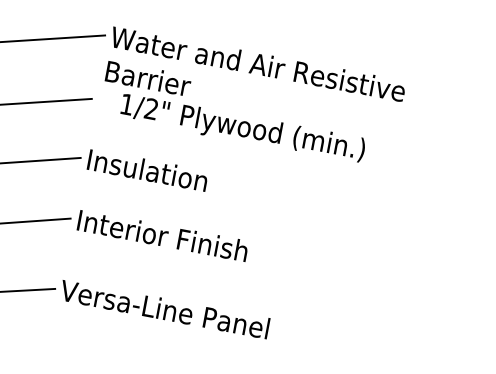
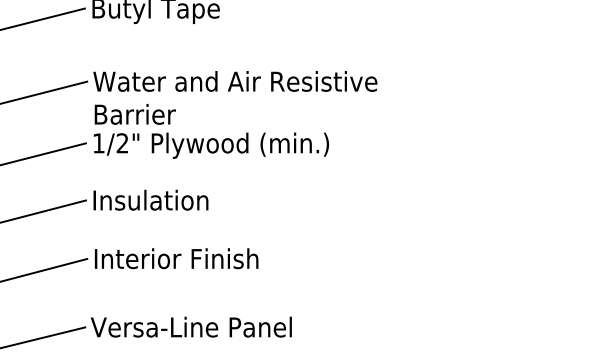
text: (241, 128) -> (210, 145), moved

